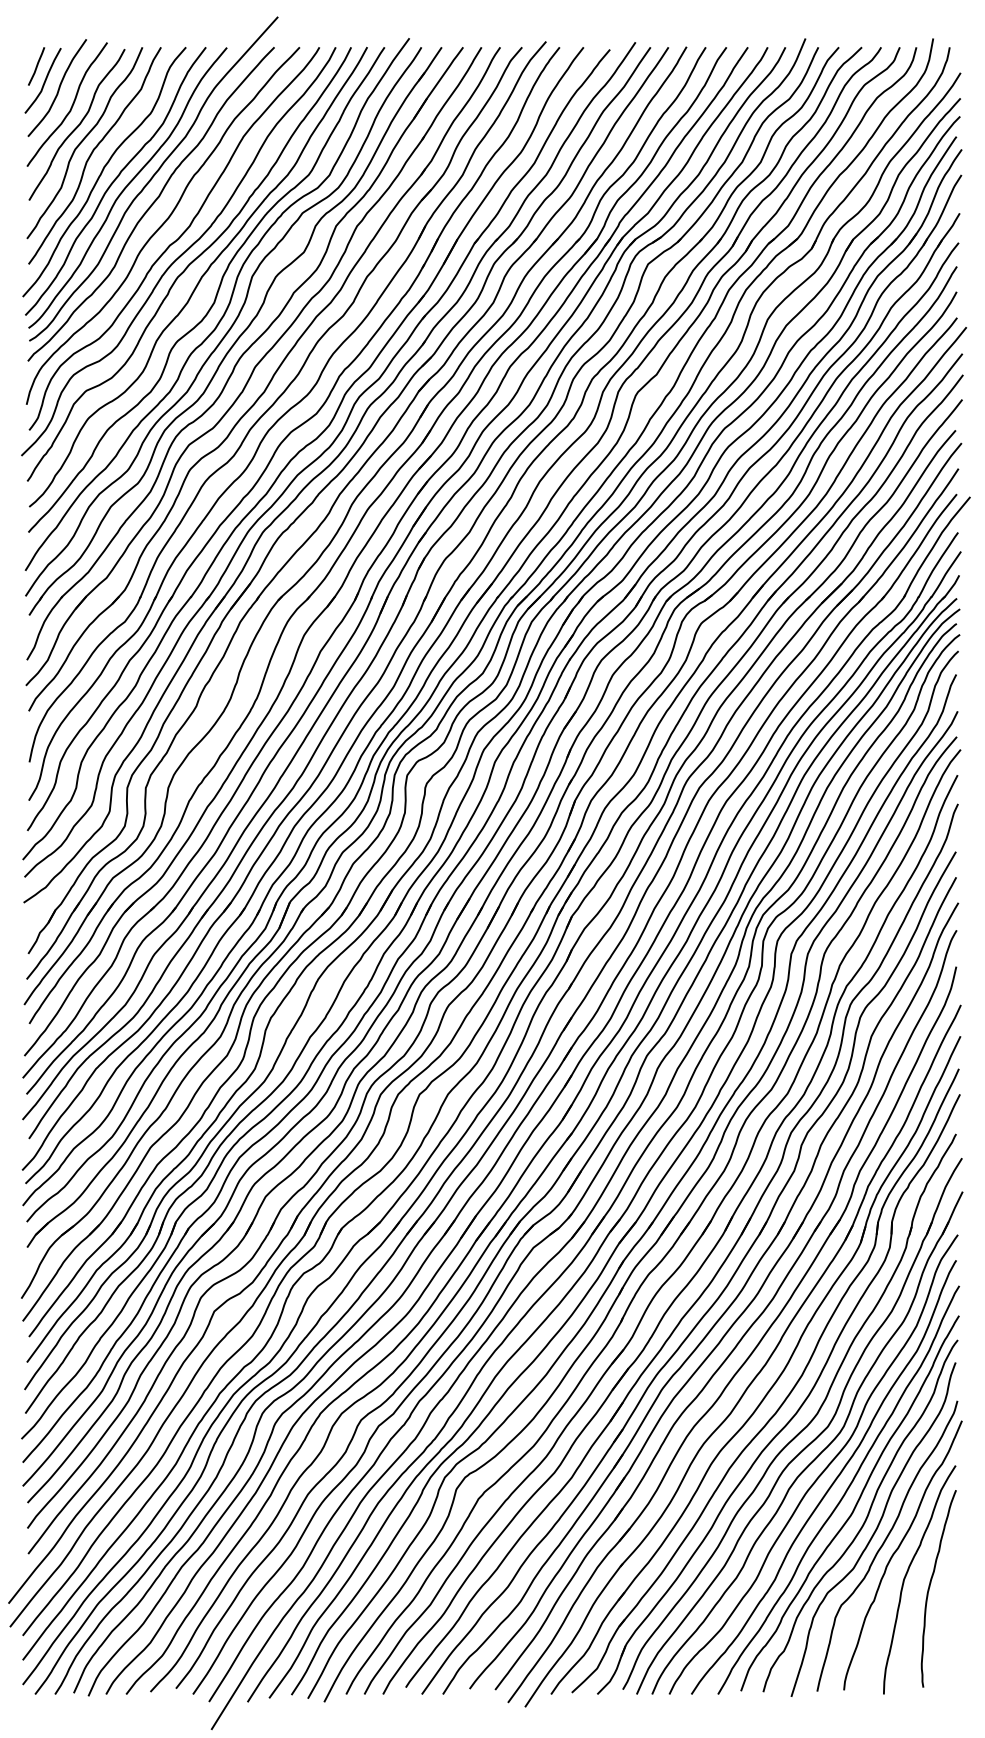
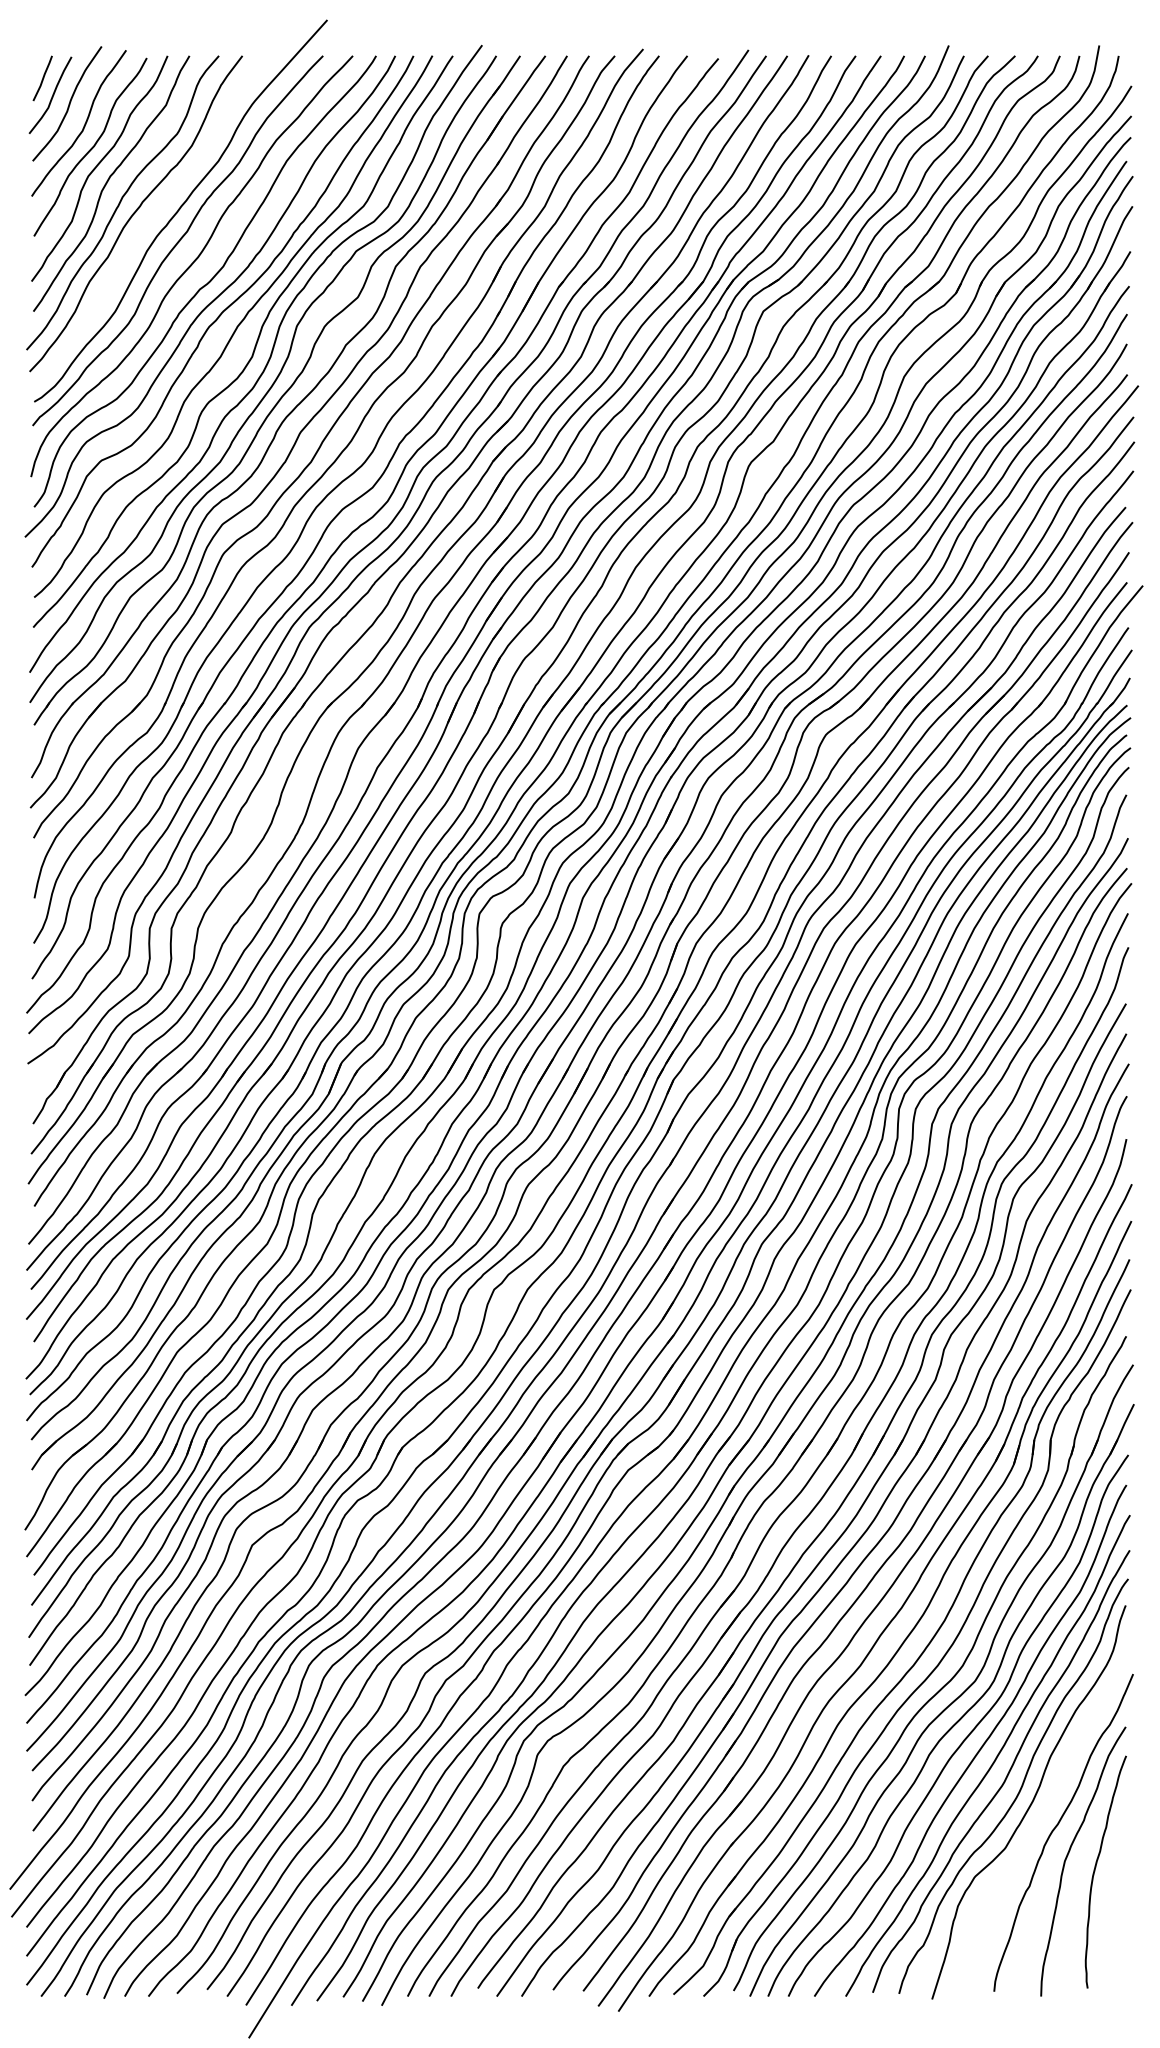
curve: (127, 186) -> (149, 219), removed
curve: (885, 1542) -> (1043, 1817), removed

